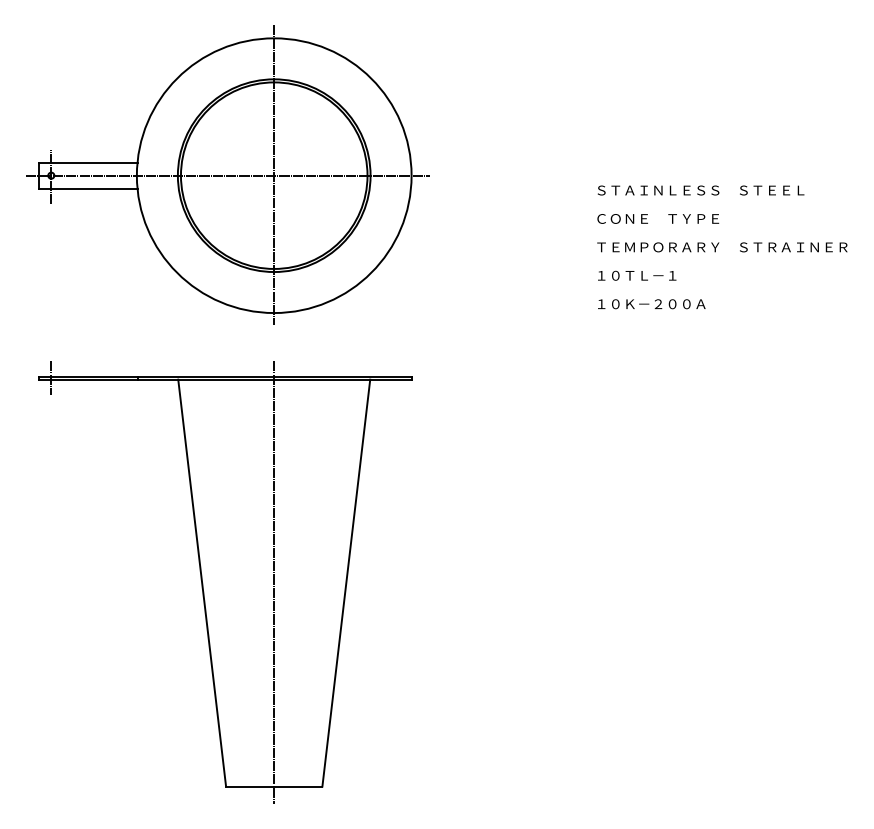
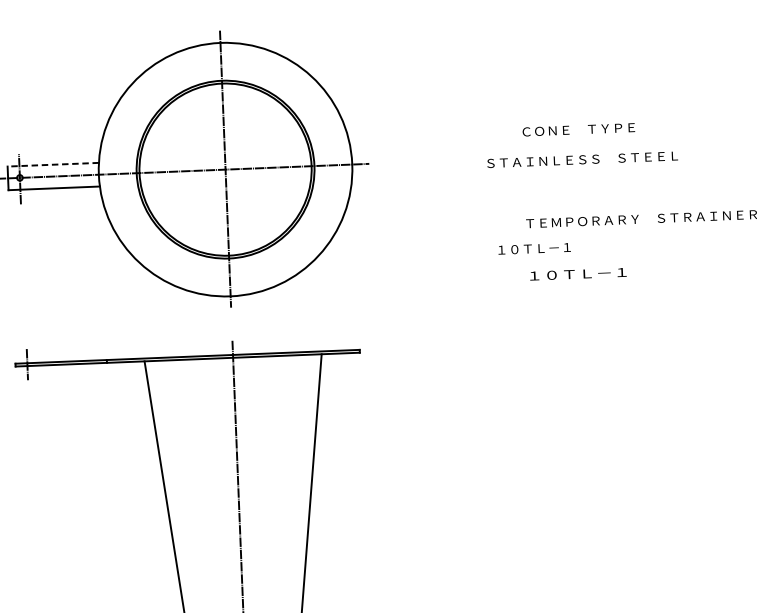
line: (87, 162) -> (52, 164), solid -> dashed
text: (700, 190) -> (582, 159), moved
text: (658, 218) -> (579, 129), moved
text: (637, 275) -> (534, 248), moved
text: (651, 304) -> (578, 274), １０Ｋ－２００Ａ -> １０ＴＬ－１

